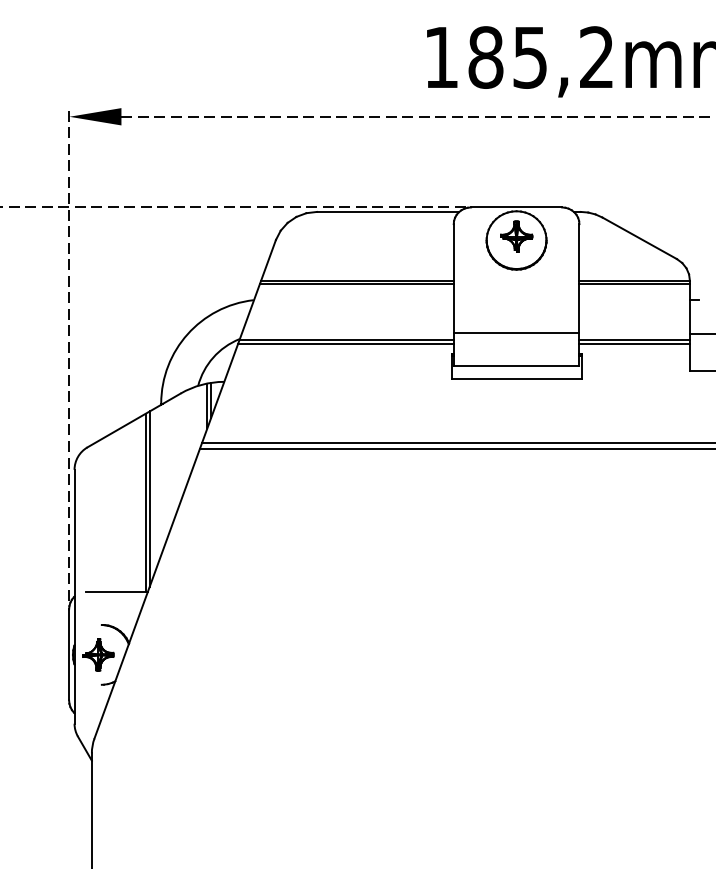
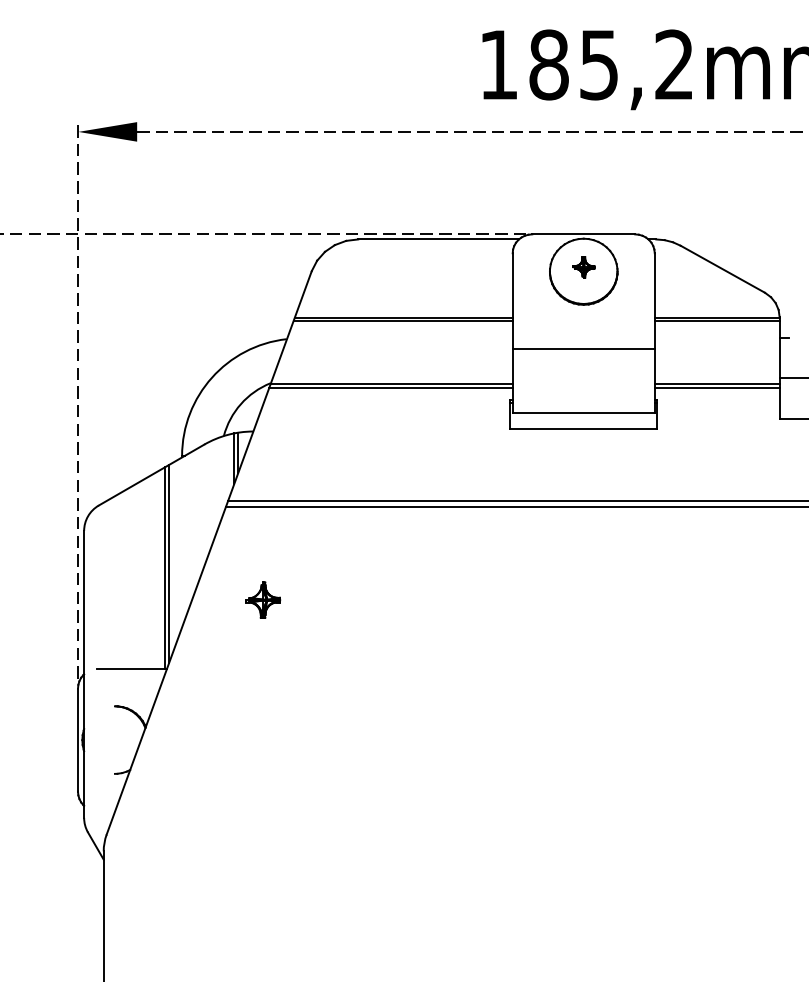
part: (516, 236) -> (583, 267), size x0.6
line: (516, 333) -> (583, 349), moved
part: (98, 654) -> (263, 599), moved

